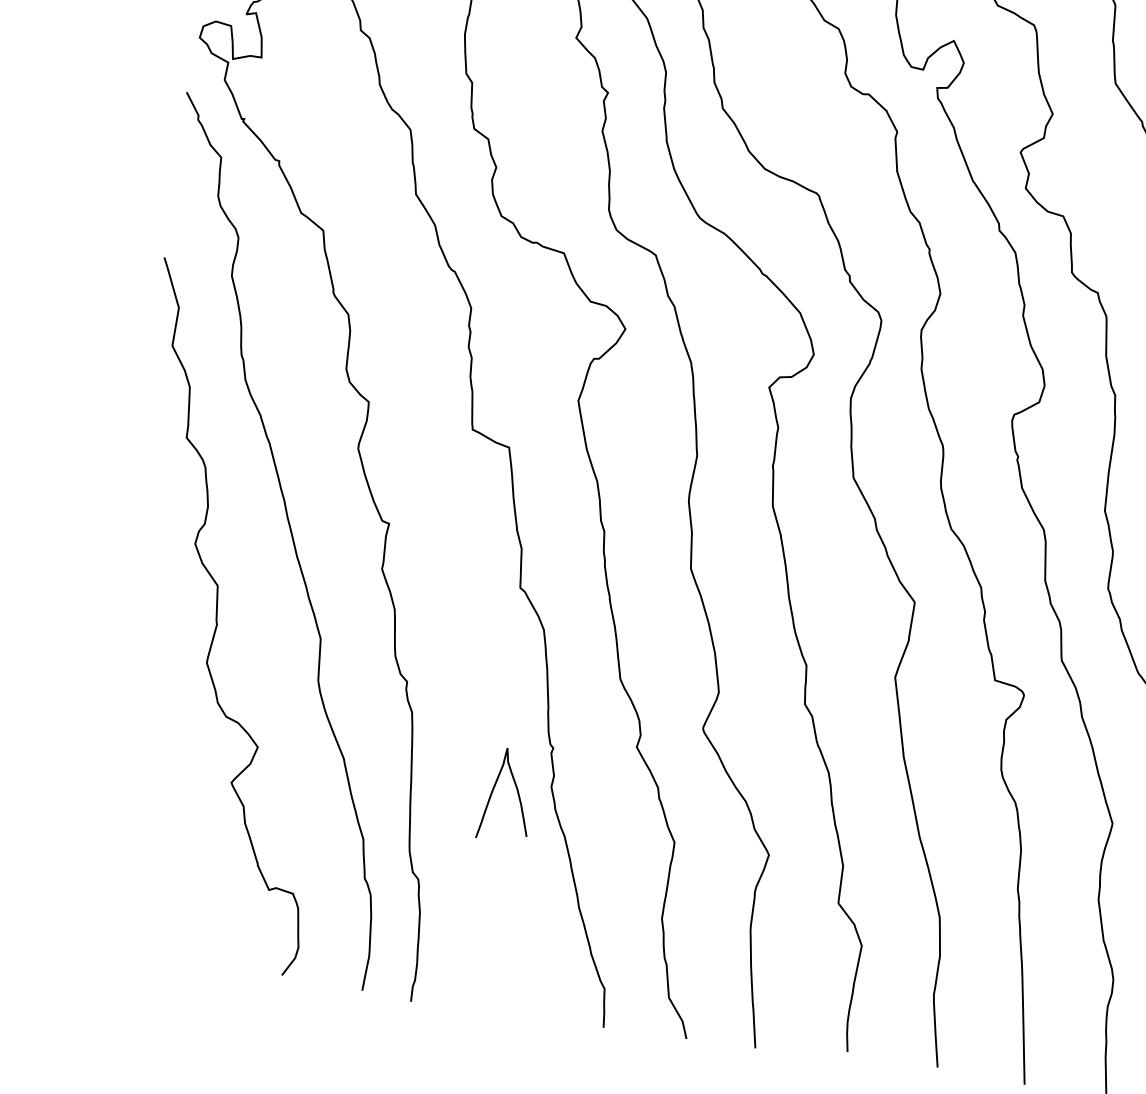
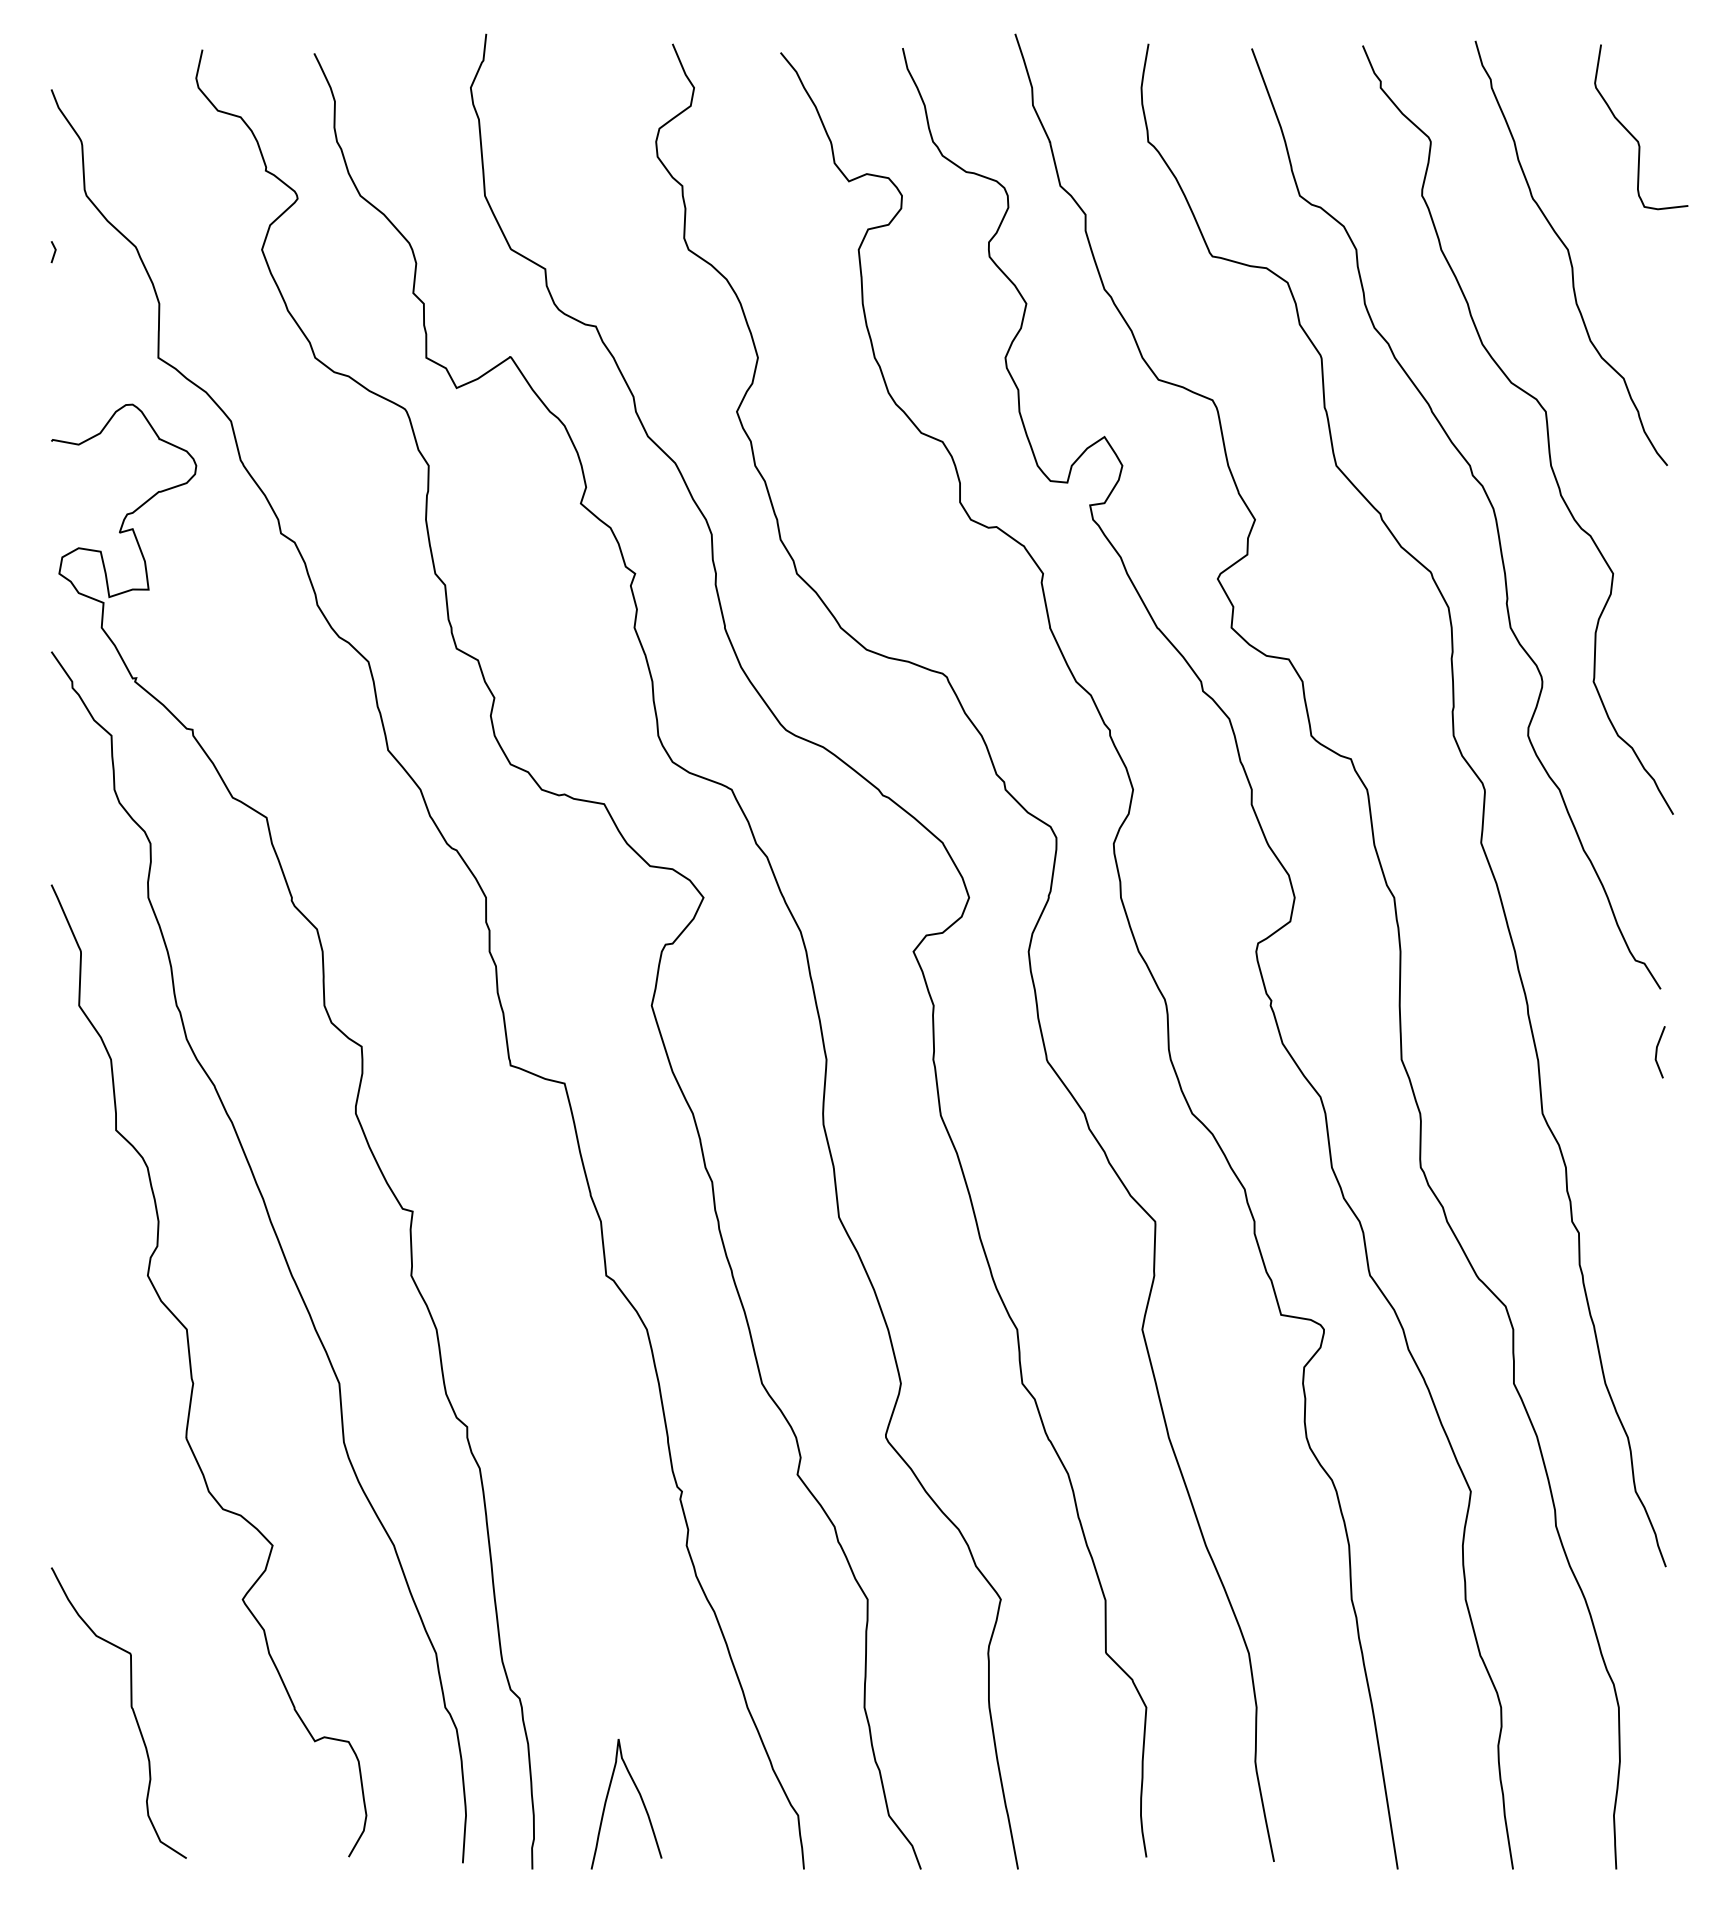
curve: (517, 792) -> (640, 1798), moved
curve: (141, 848) -> (130, 1707), added

